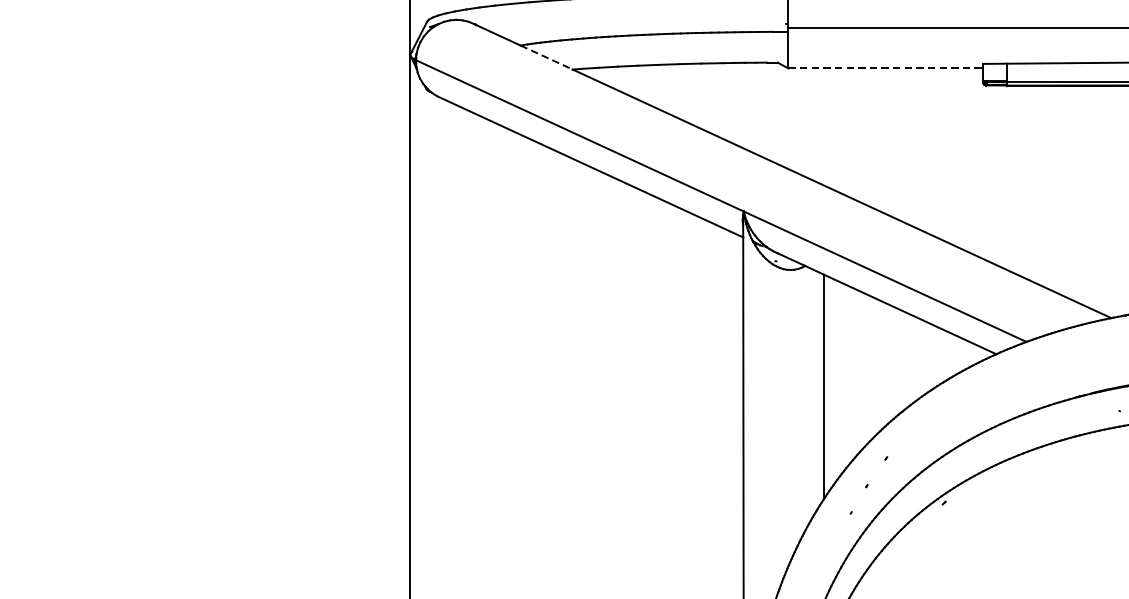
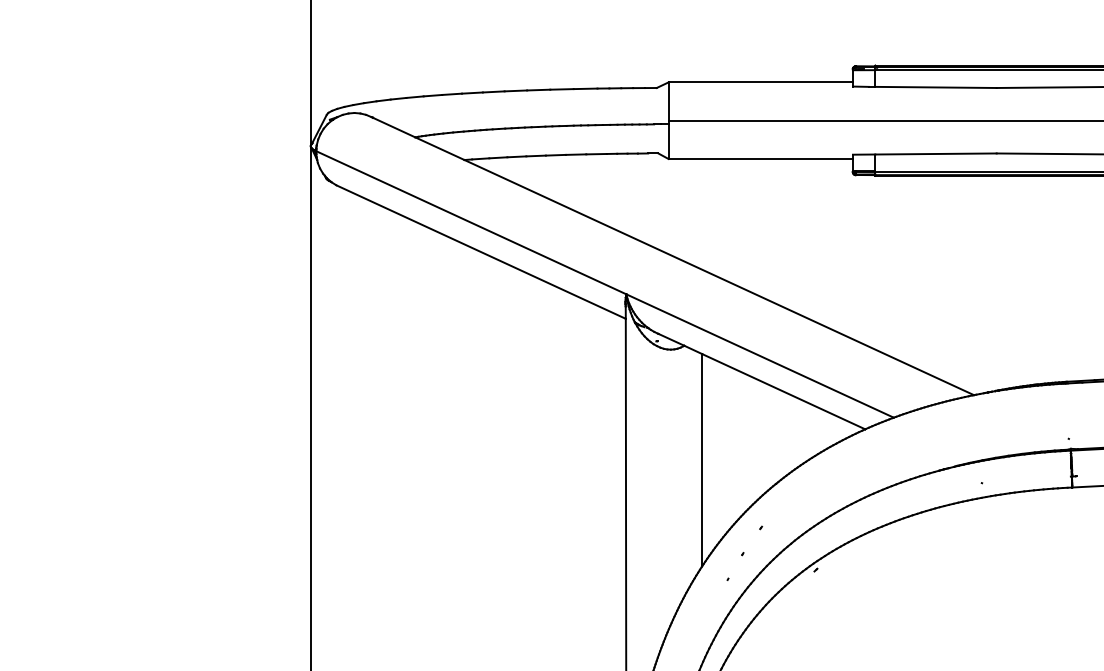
line: (547, 57) -> (440, 148), dashed -> solid
line: (886, 68) -> (761, 159), dashed -> solid

